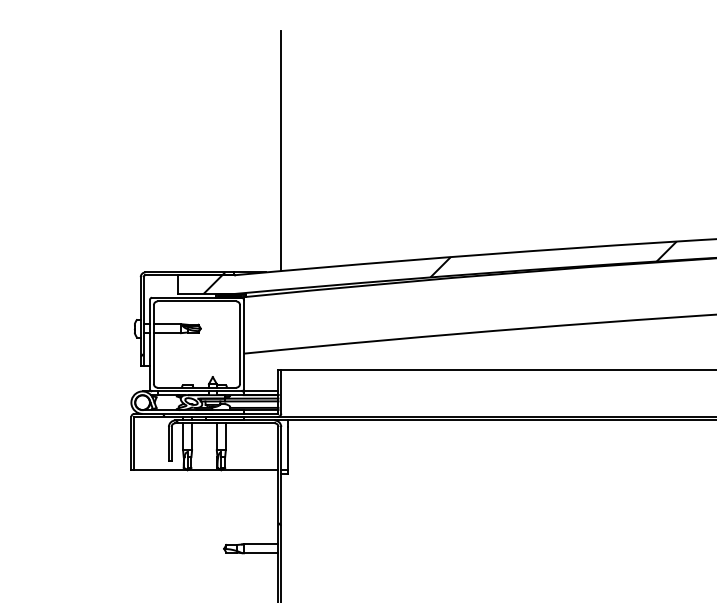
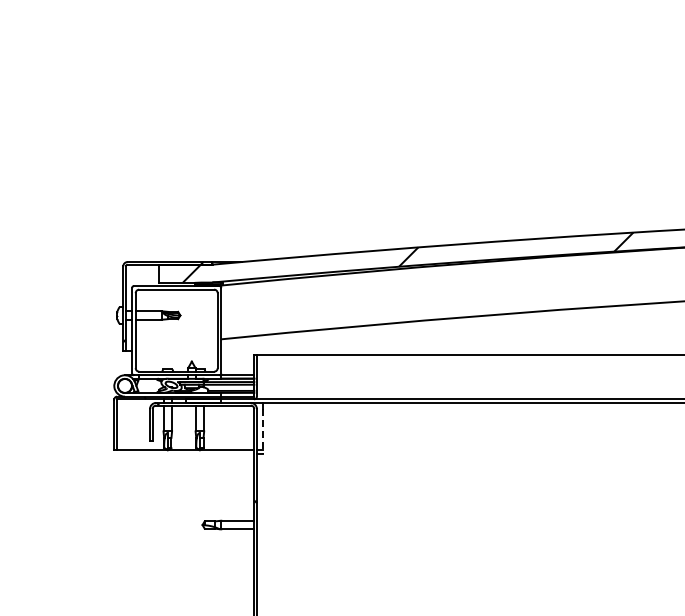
line: (280, 150) -> (256, 145), removed
line: (288, 450) -> (263, 431), solid -> dashed

